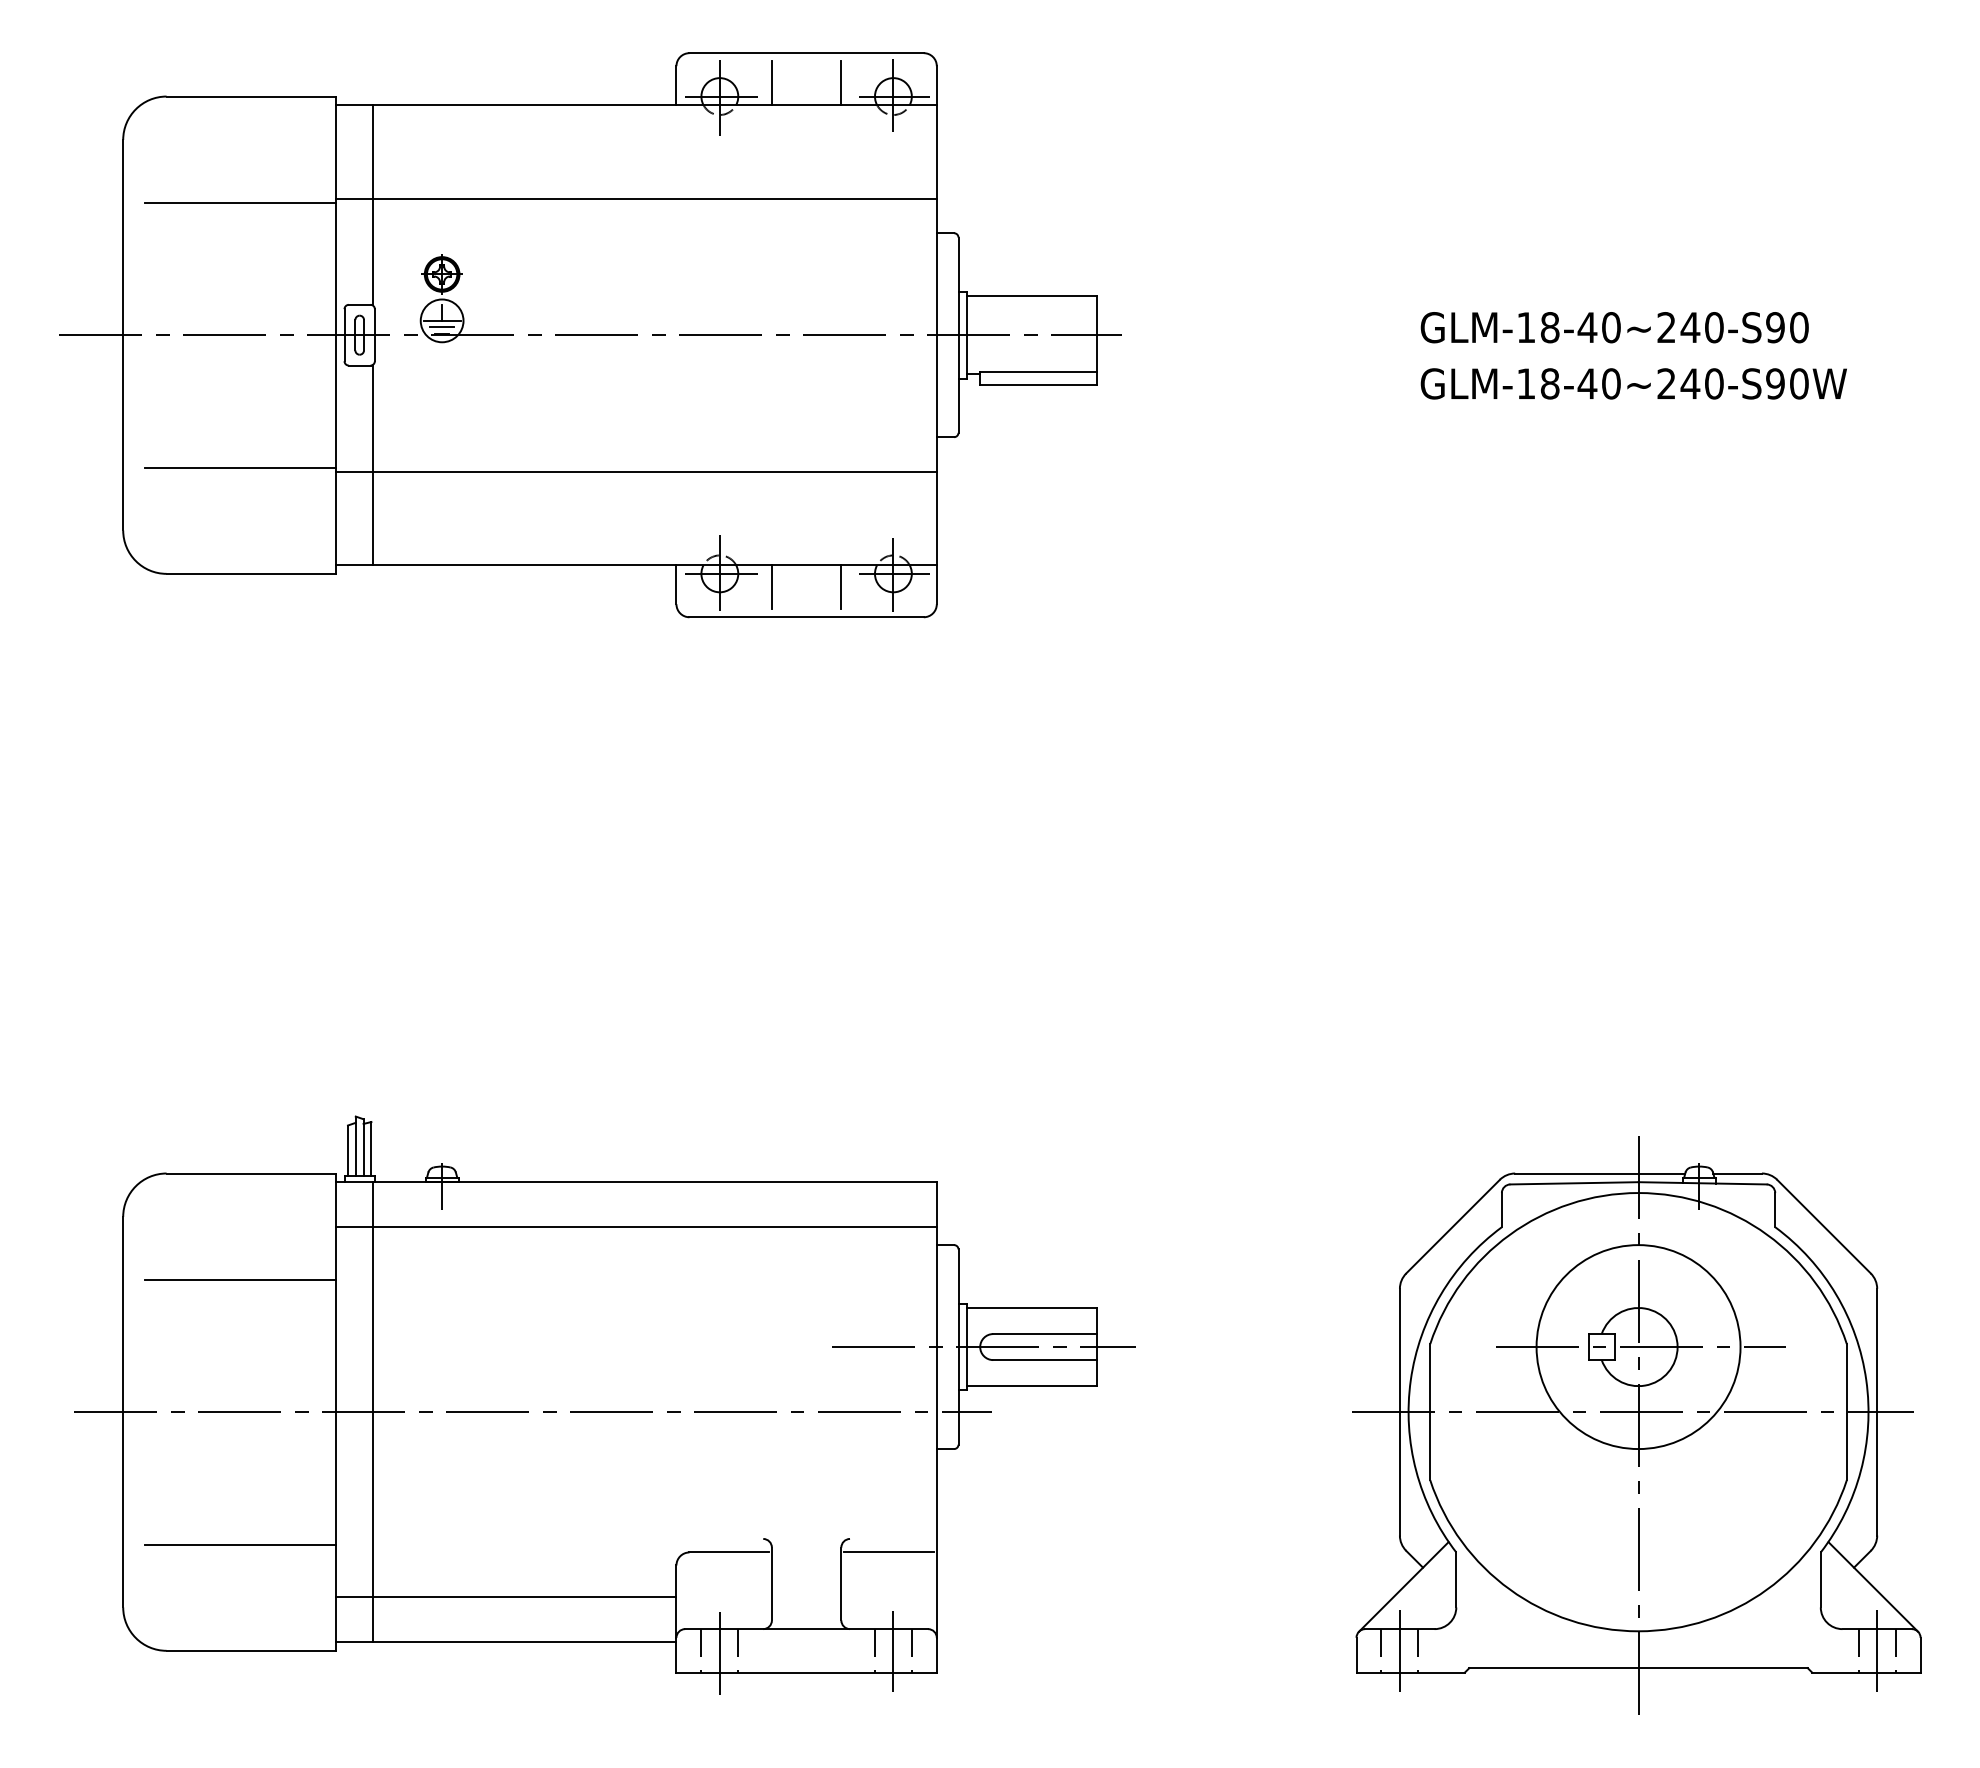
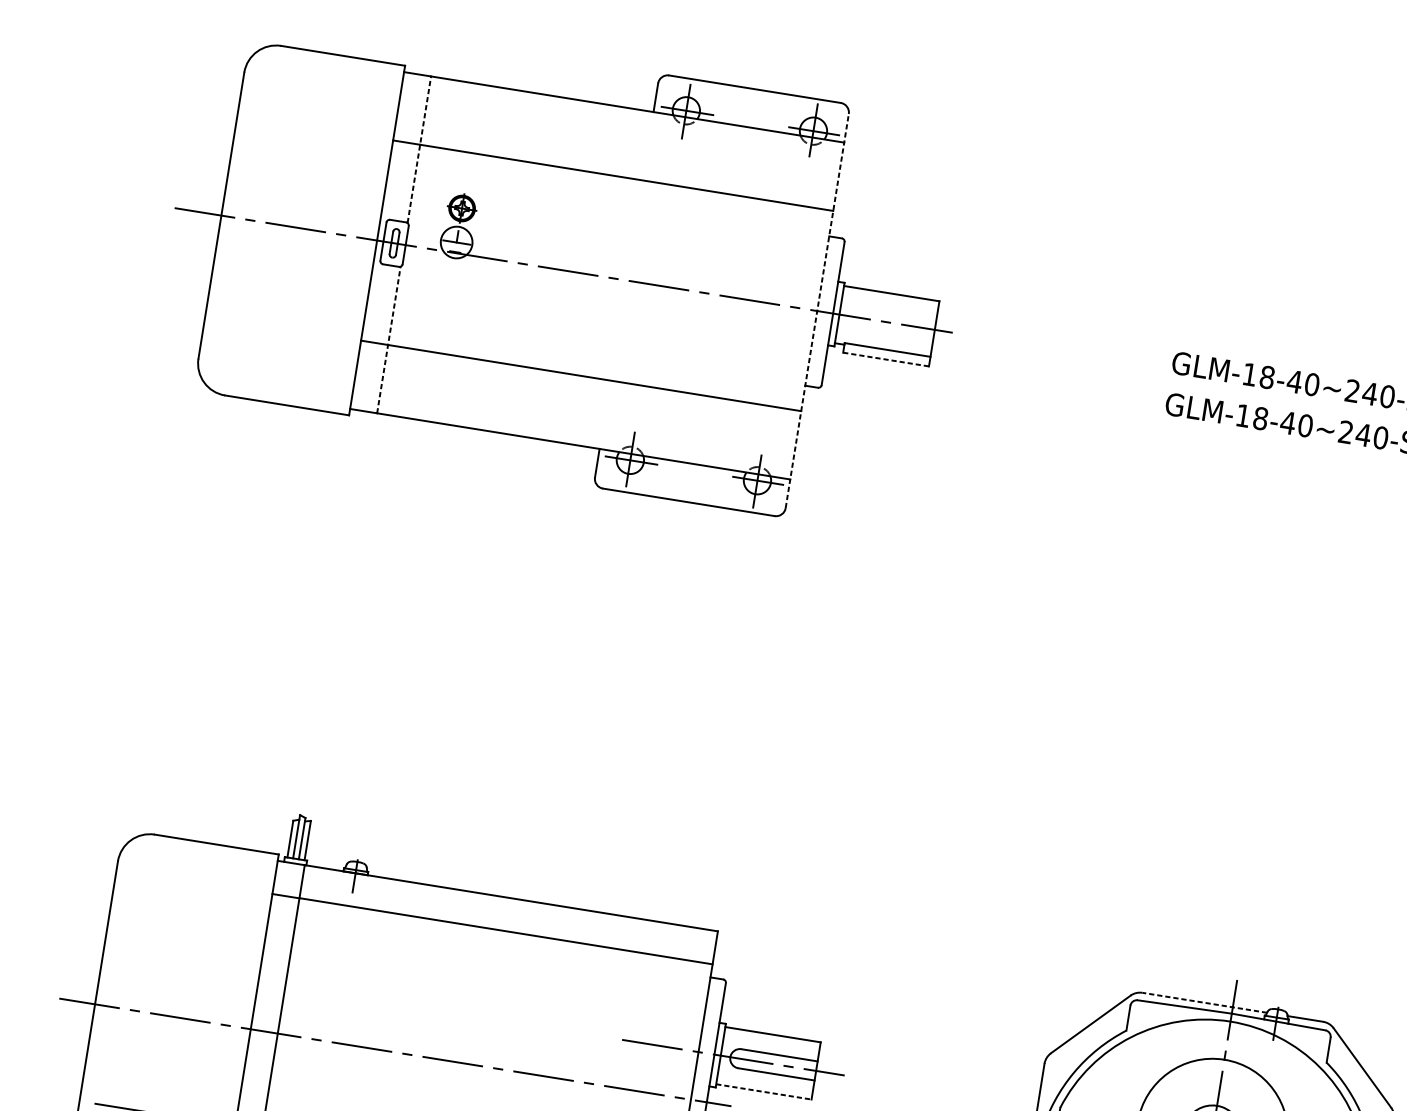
line: (771, 83) -> (725, 107), removed
line: (841, 83) -> (776, 115), removed
line: (239, 202) -> (322, 132), removed
line: (372, 204) -> (419, 149), solid -> dashed
line: (441, 327) -> (455, 247), removed
line: (936, 334) -> (817, 310), solid -> dashed
line: (1038, 385) -> (885, 359), solid -> dashed
line: (372, 464) -> (388, 339), solid -> dashed
line: (239, 467) -> (291, 326), removed
line: (771, 587) -> (666, 476), removed
line: (841, 587) -> (717, 484), removed
line: (1599, 1173) -> (1204, 1002), solid -> dashed
line: (239, 1279) -> (195, 920), removed
line: (1032, 1386) -> (764, 1092), solid -> dashed

